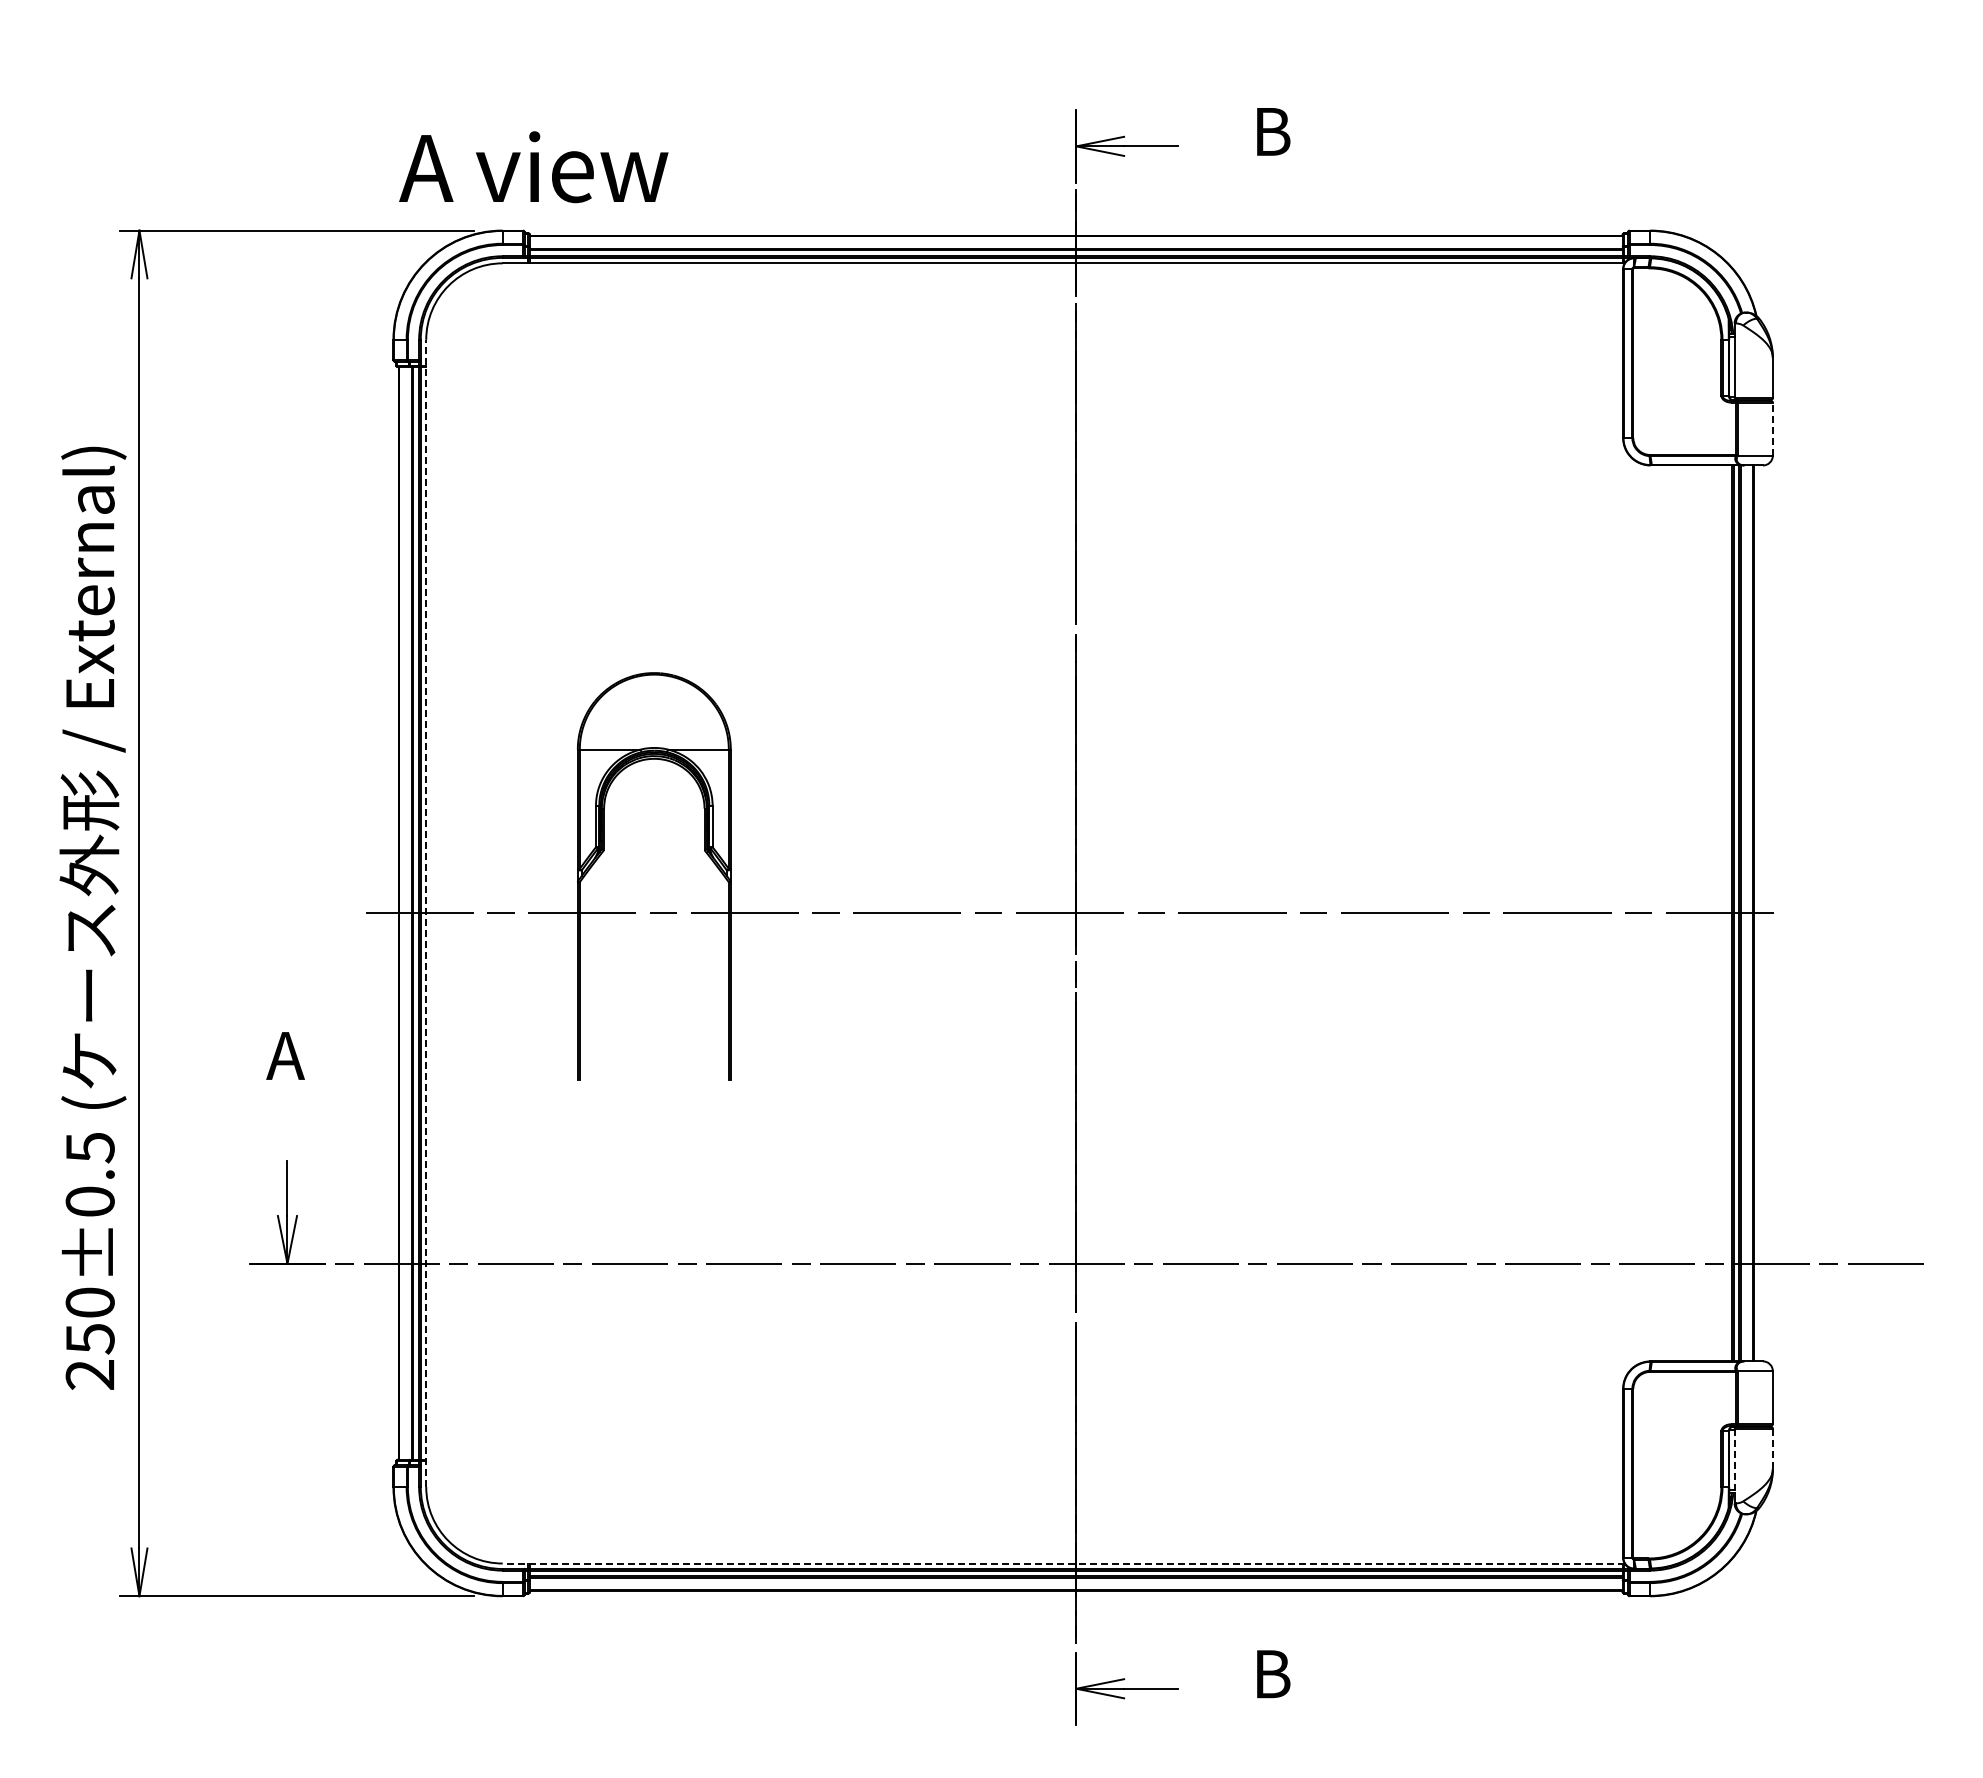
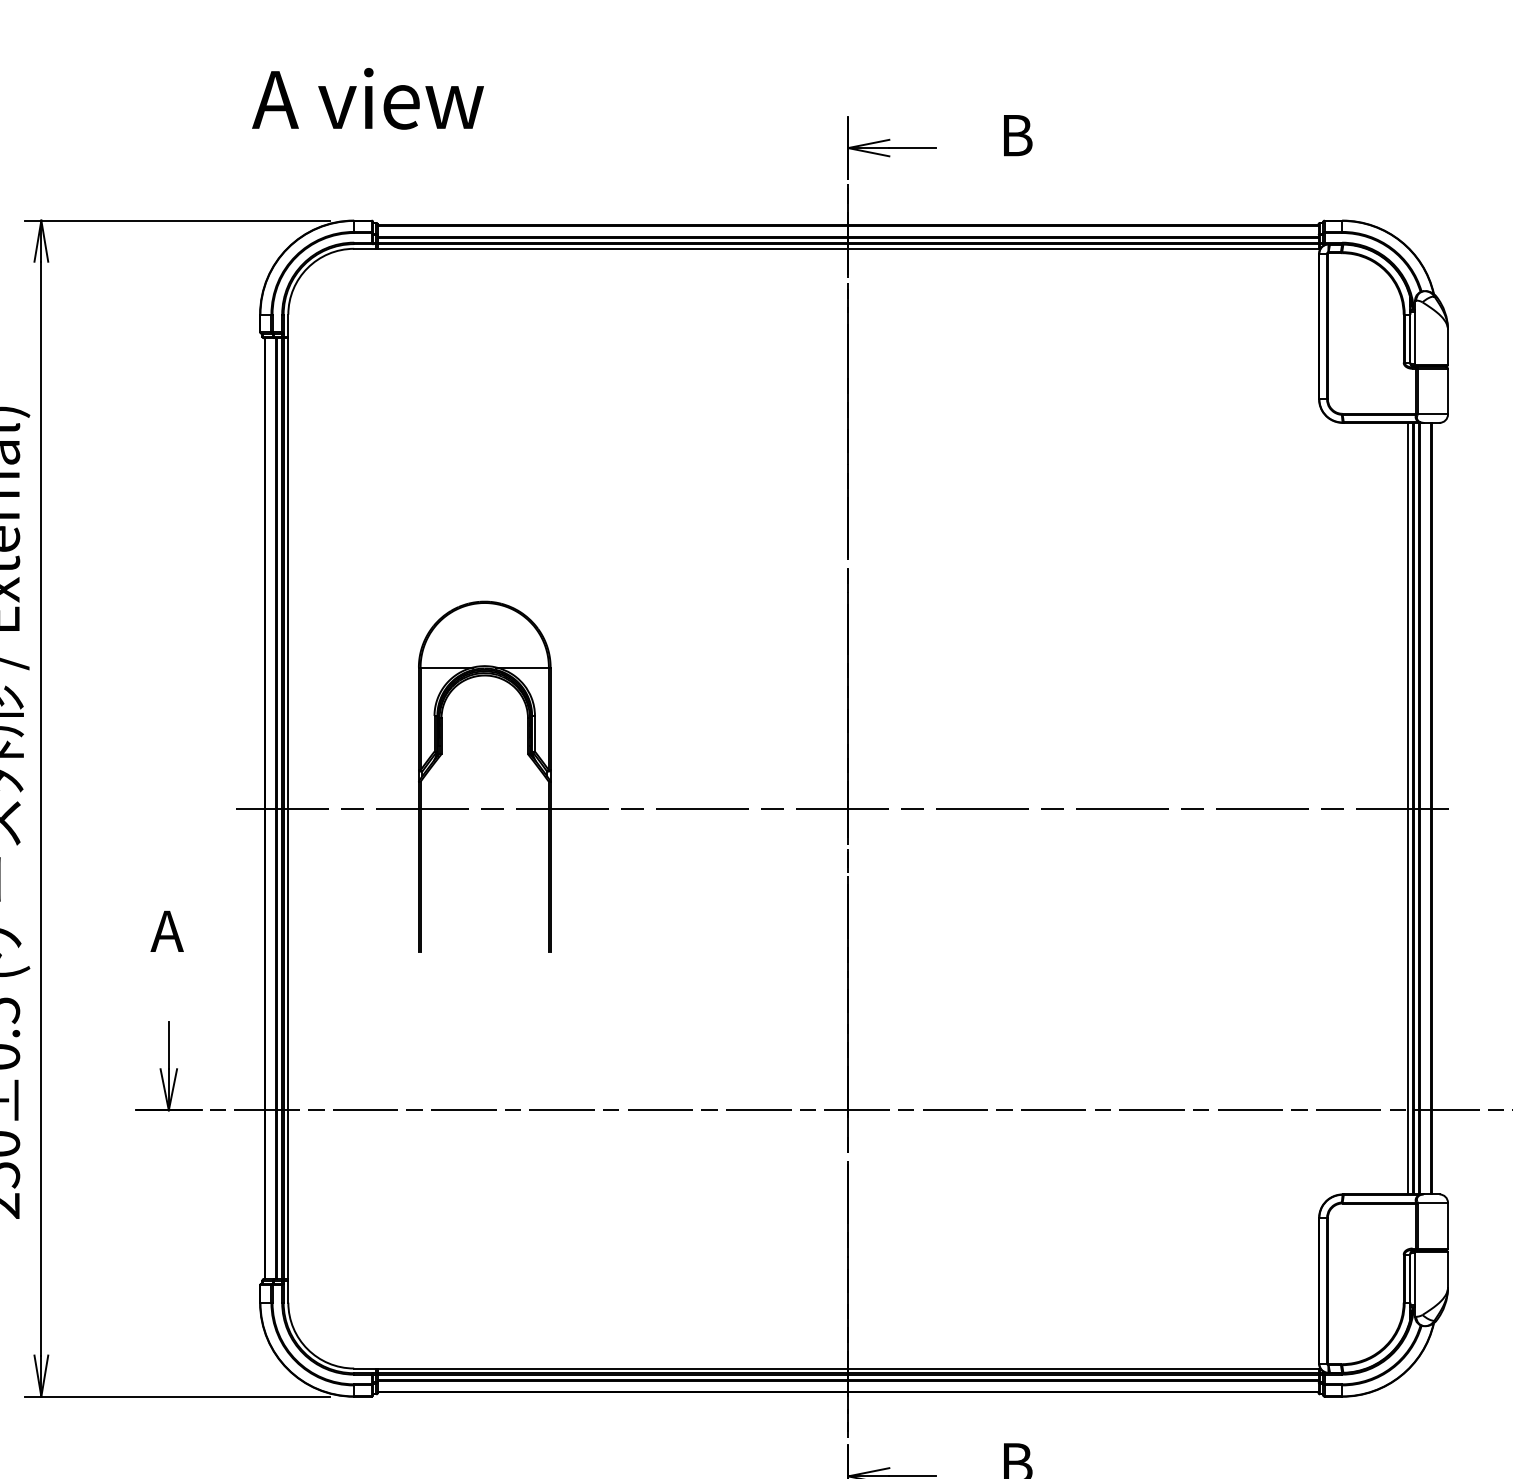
text: (533, 167) -> (367, 99), moved
line: (1772, 428) -> (1447, 391), dashed -> solid
line: (426, 913) -> (288, 808), dashed -> solid
line: (1726, 913) -> (1408, 808), added
line: (1772, 1448) -> (1447, 1269), dashed -> solid
line: (1734, 1460) -> (1415, 1279), dashed -> solid
line: (1063, 1563) -> (837, 1368), dashed -> solid

